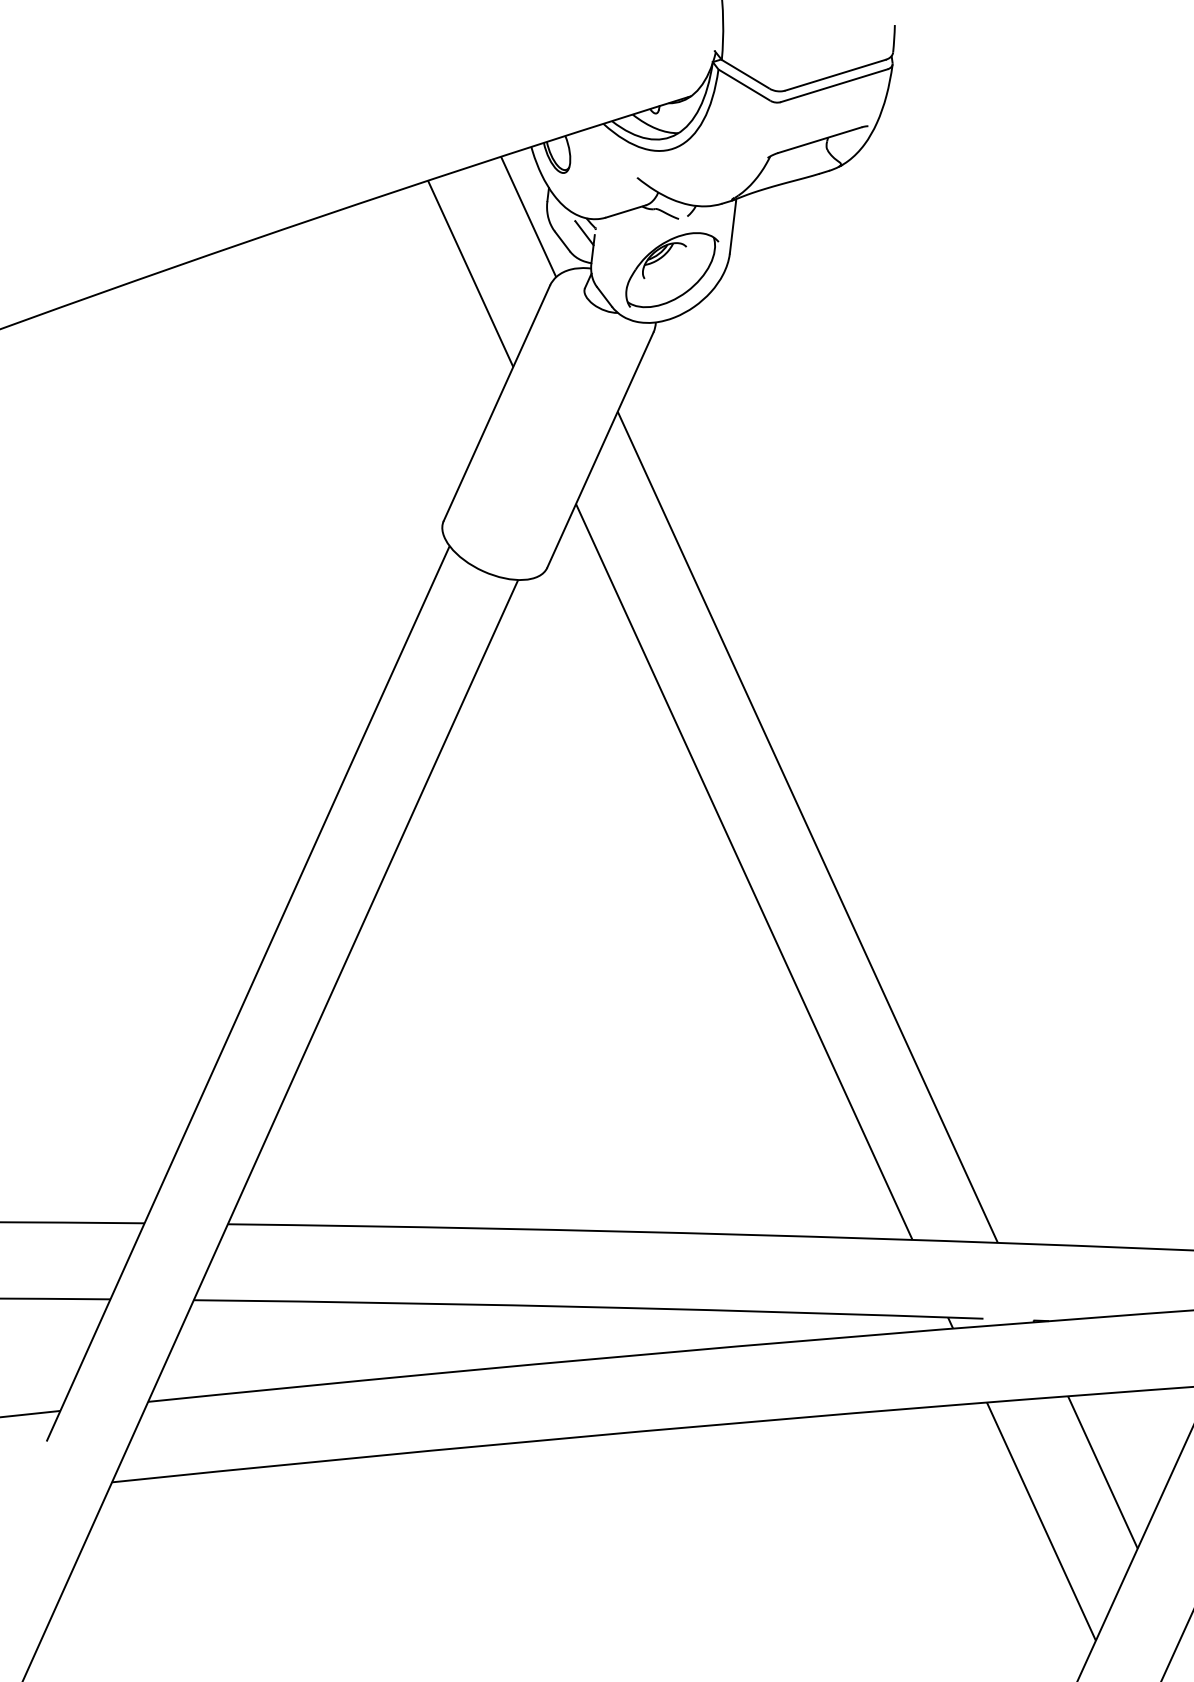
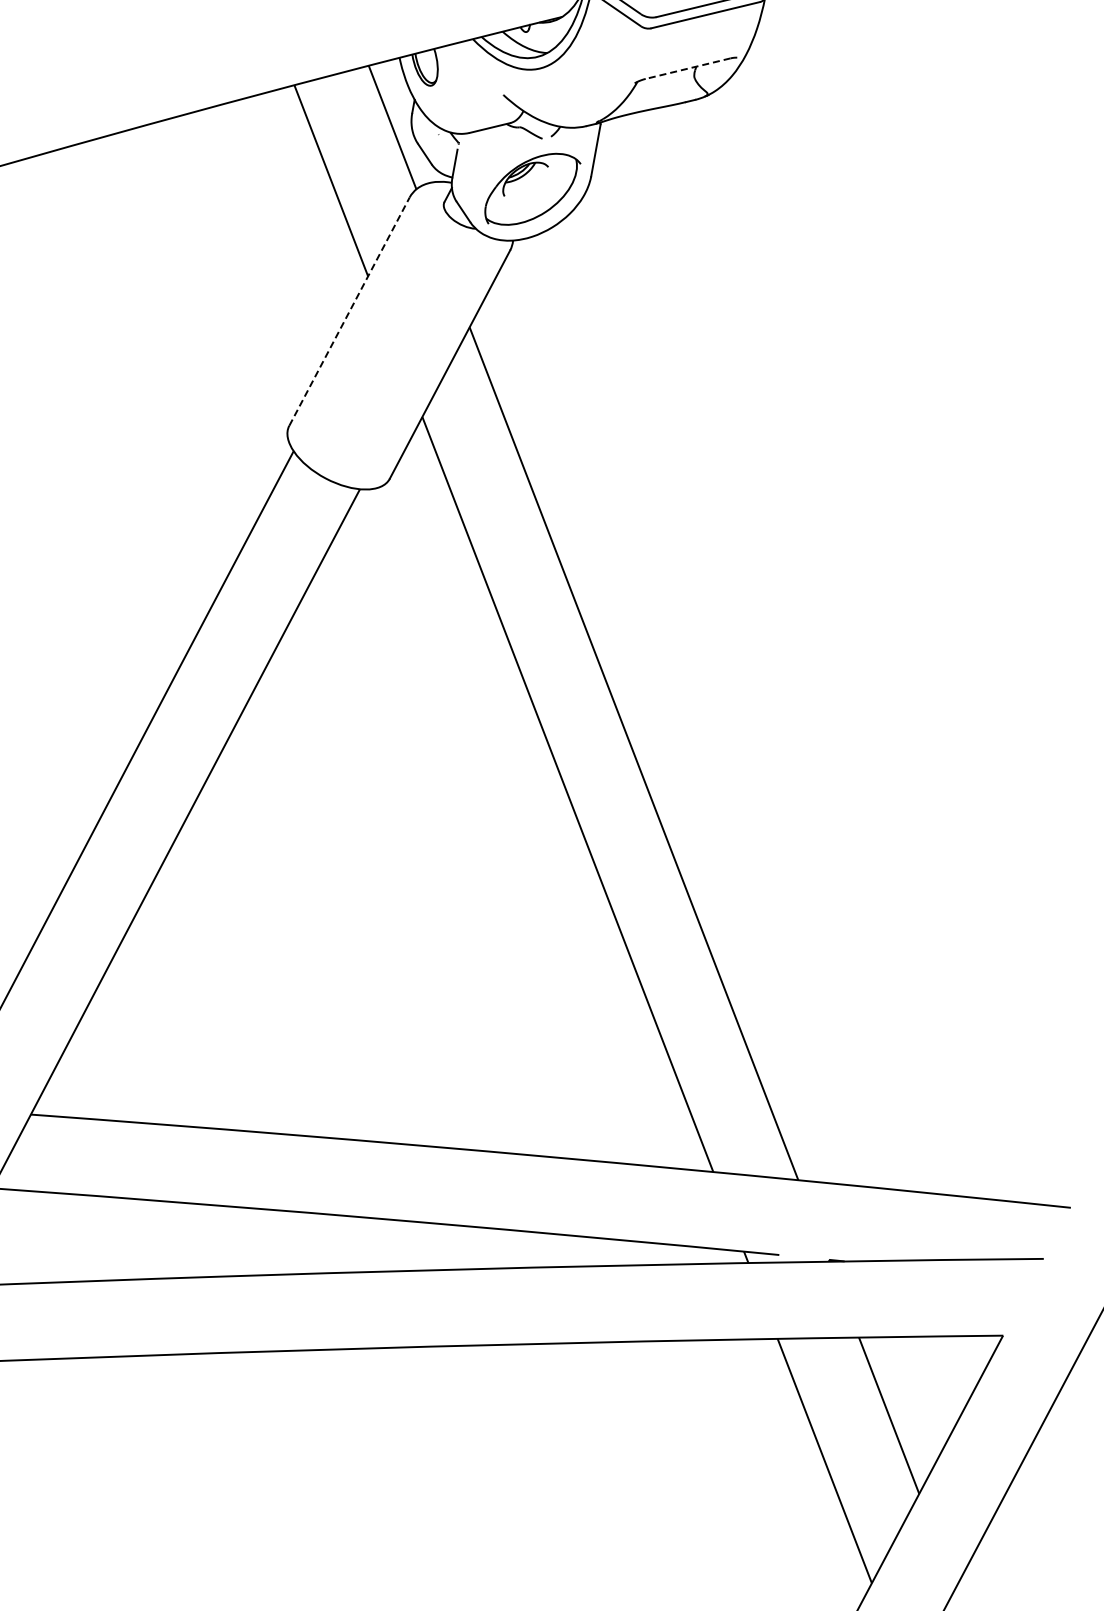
line: (819, 140) -> (687, 68), solid -> dashed
line: (584, 233) -> (447, 147), removed
line: (497, 402) -> (350, 310), solid -> dashed

